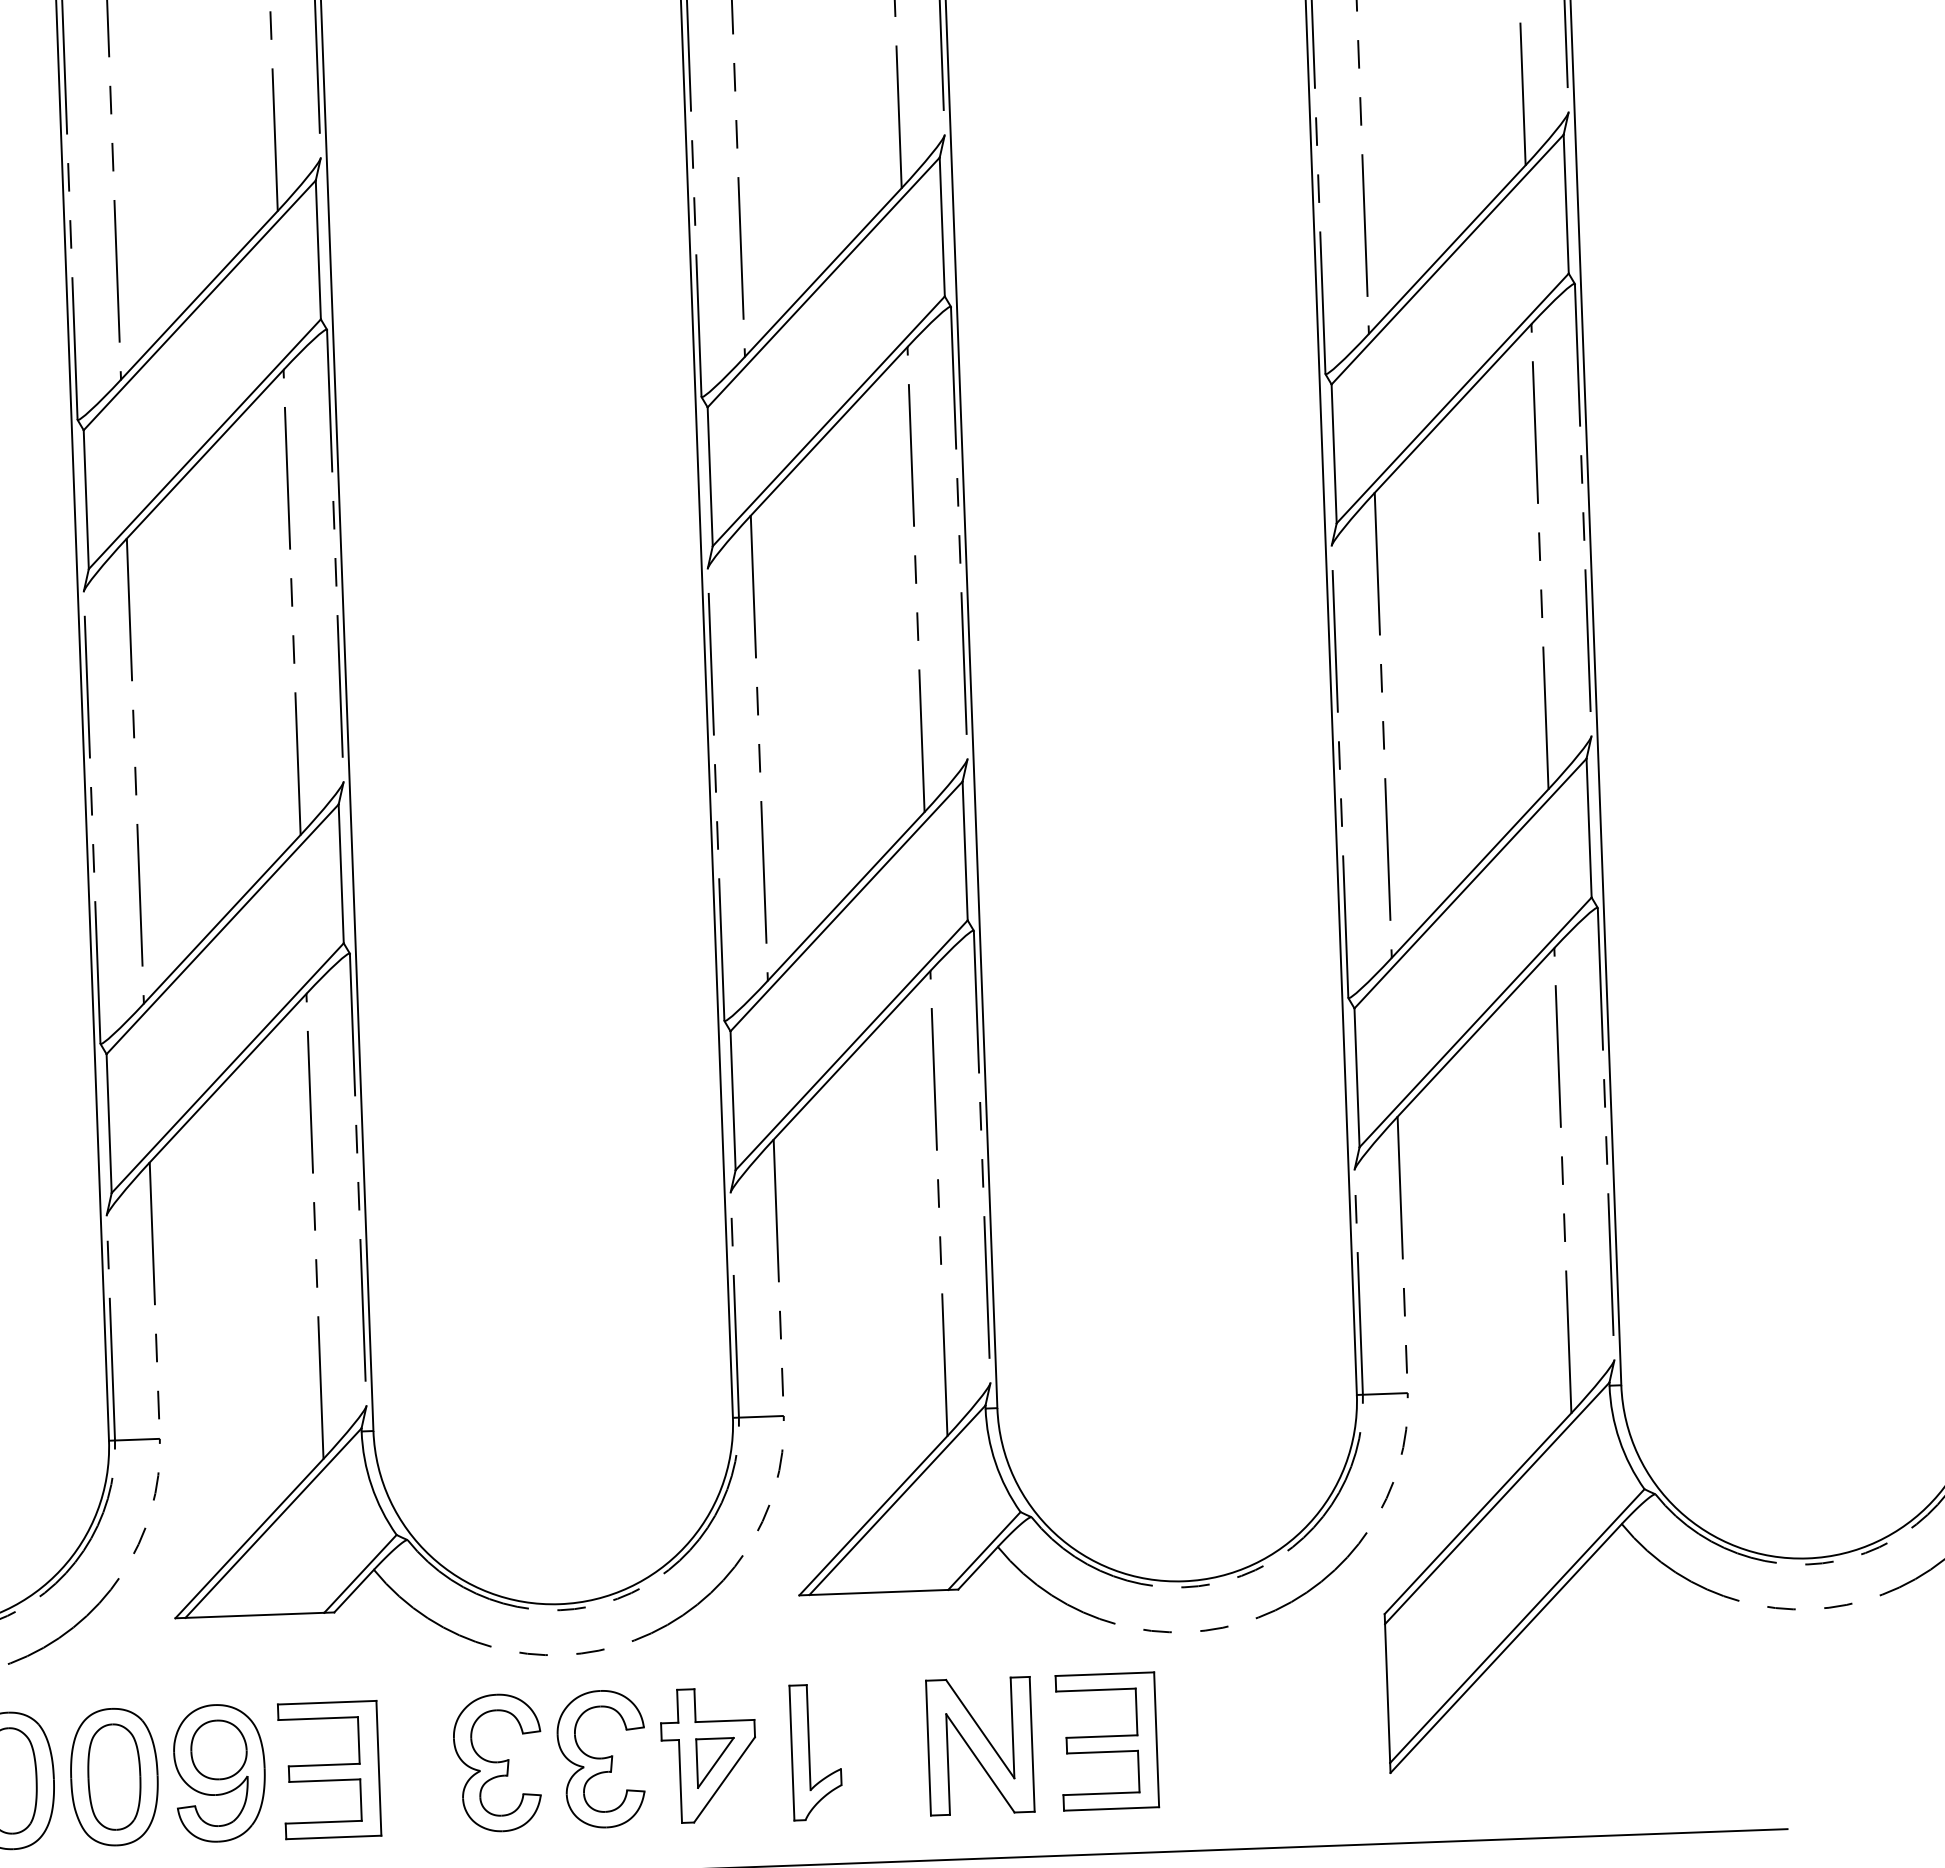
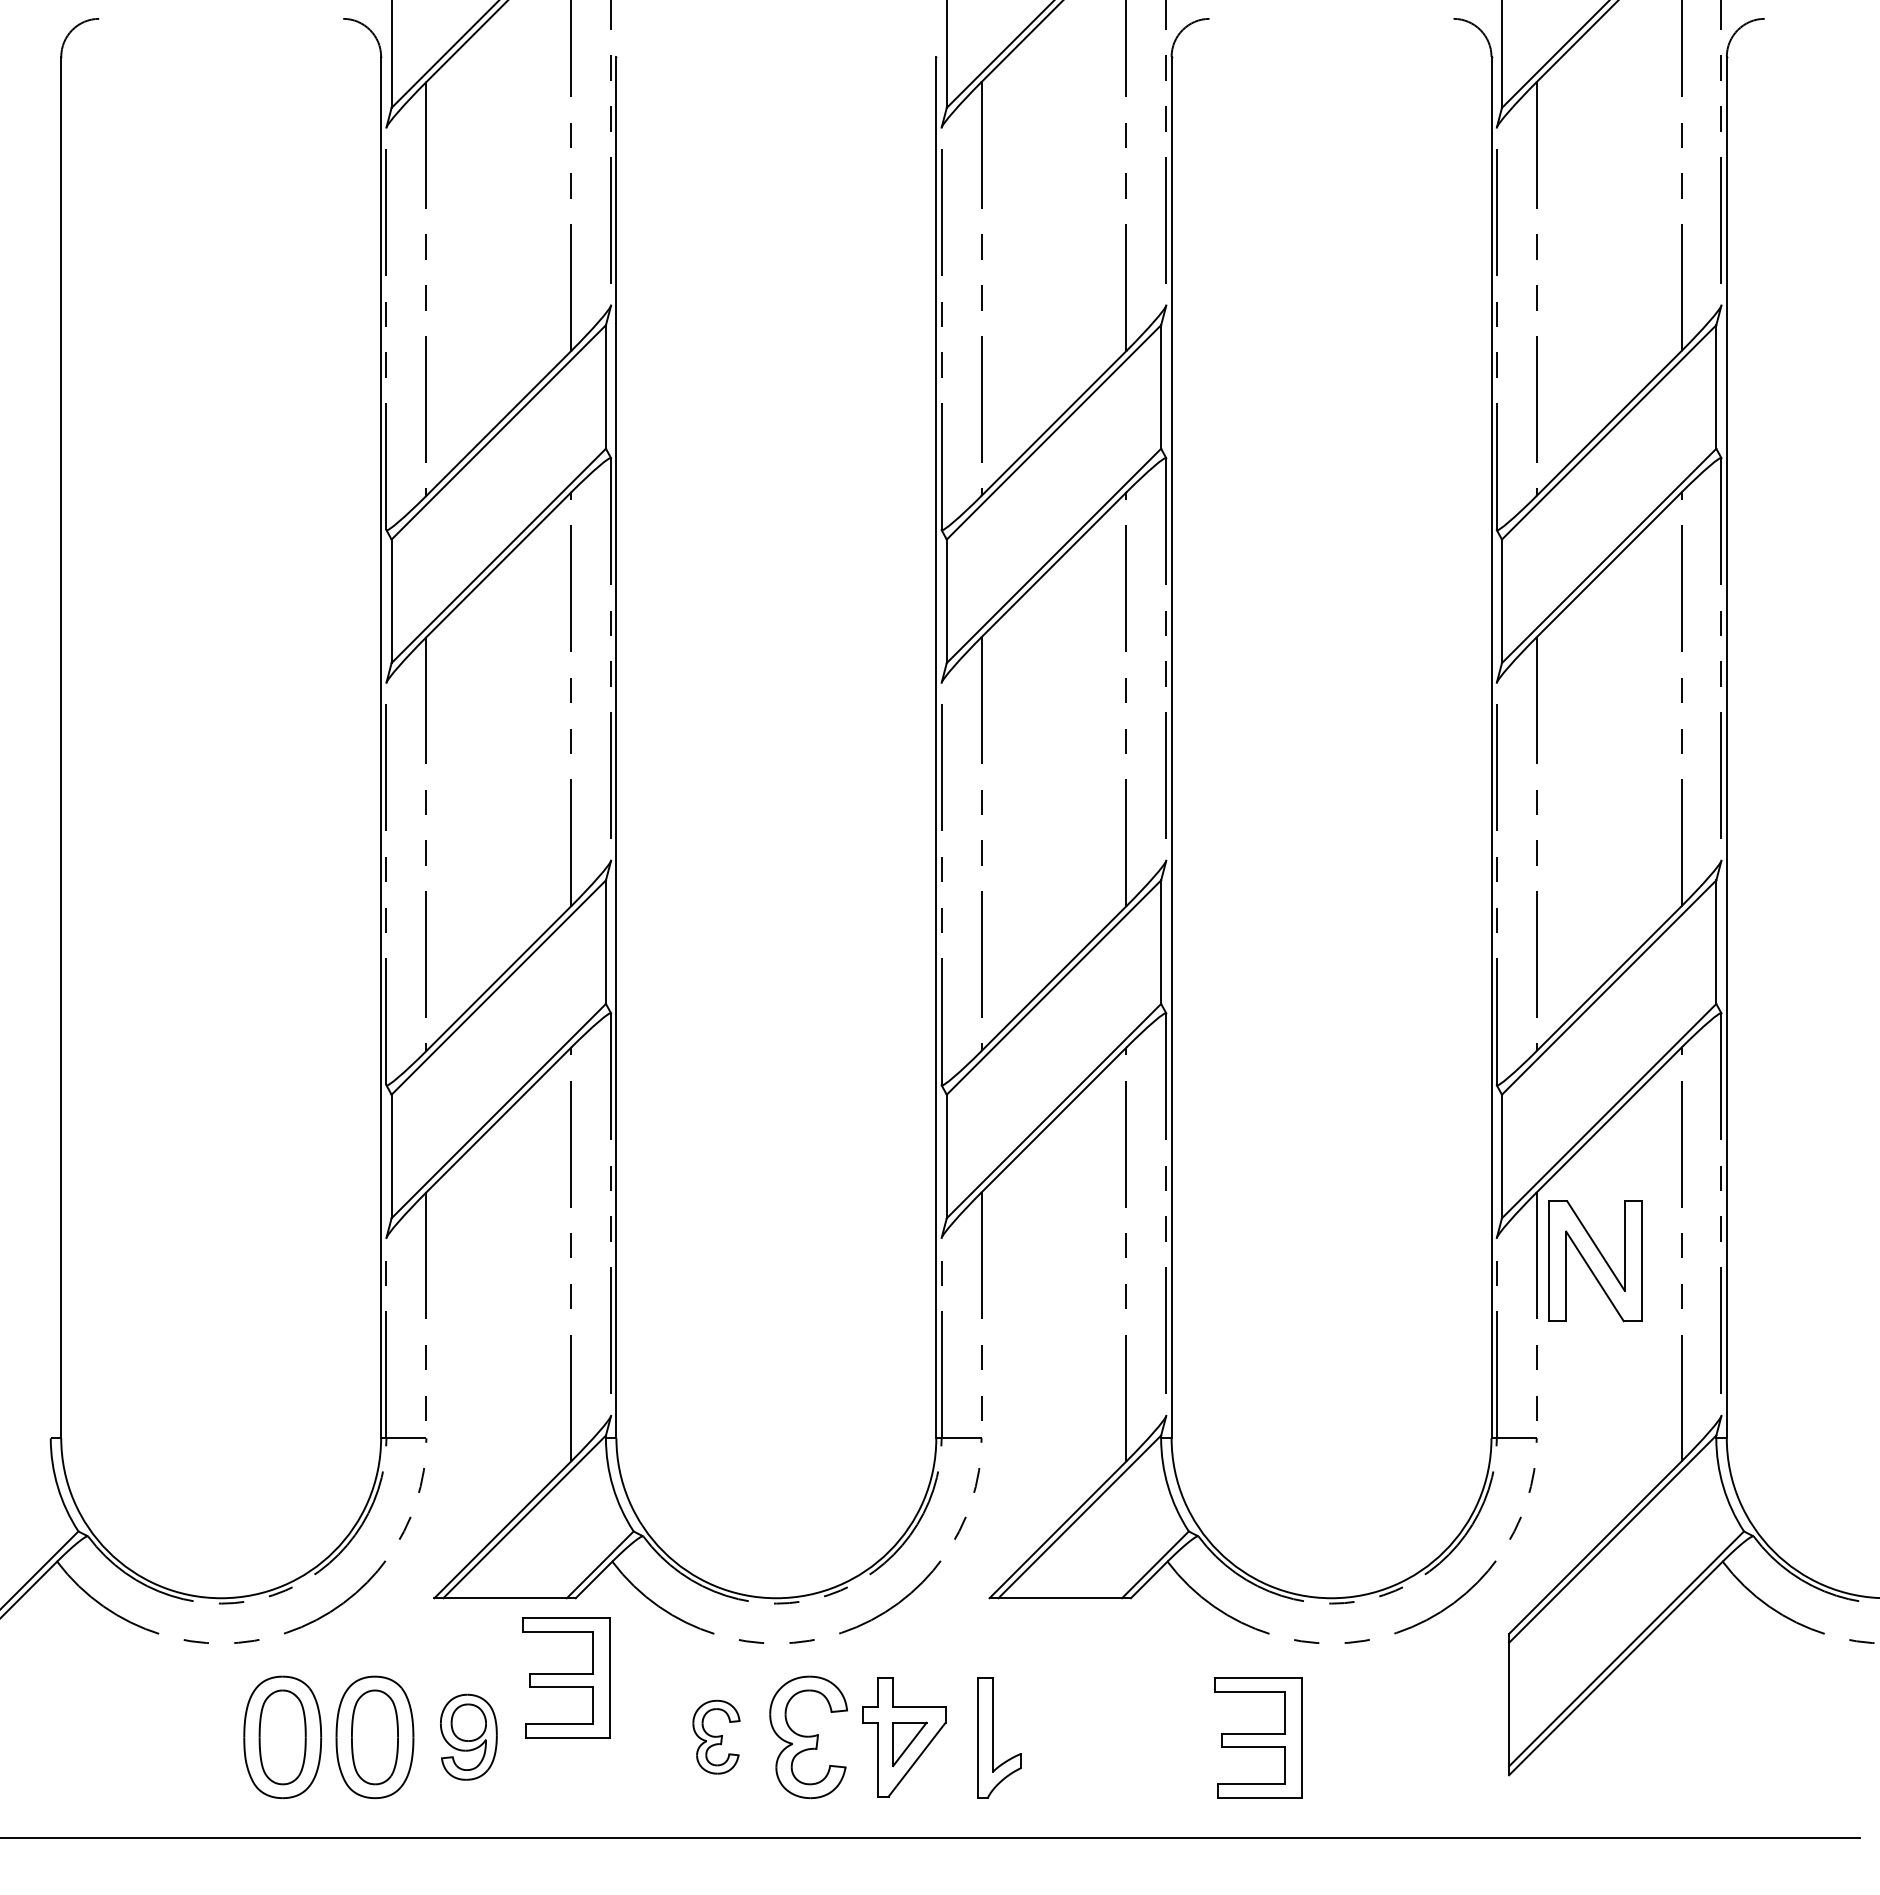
part: (980, 1746) -> (1595, 1261), moved
part: (498, 1762) -> (716, 1736), size x0.6
part: (329, 1769) -> (566, 1677), moved
part: (219, 1772) -> (468, 1736), size x0.7

